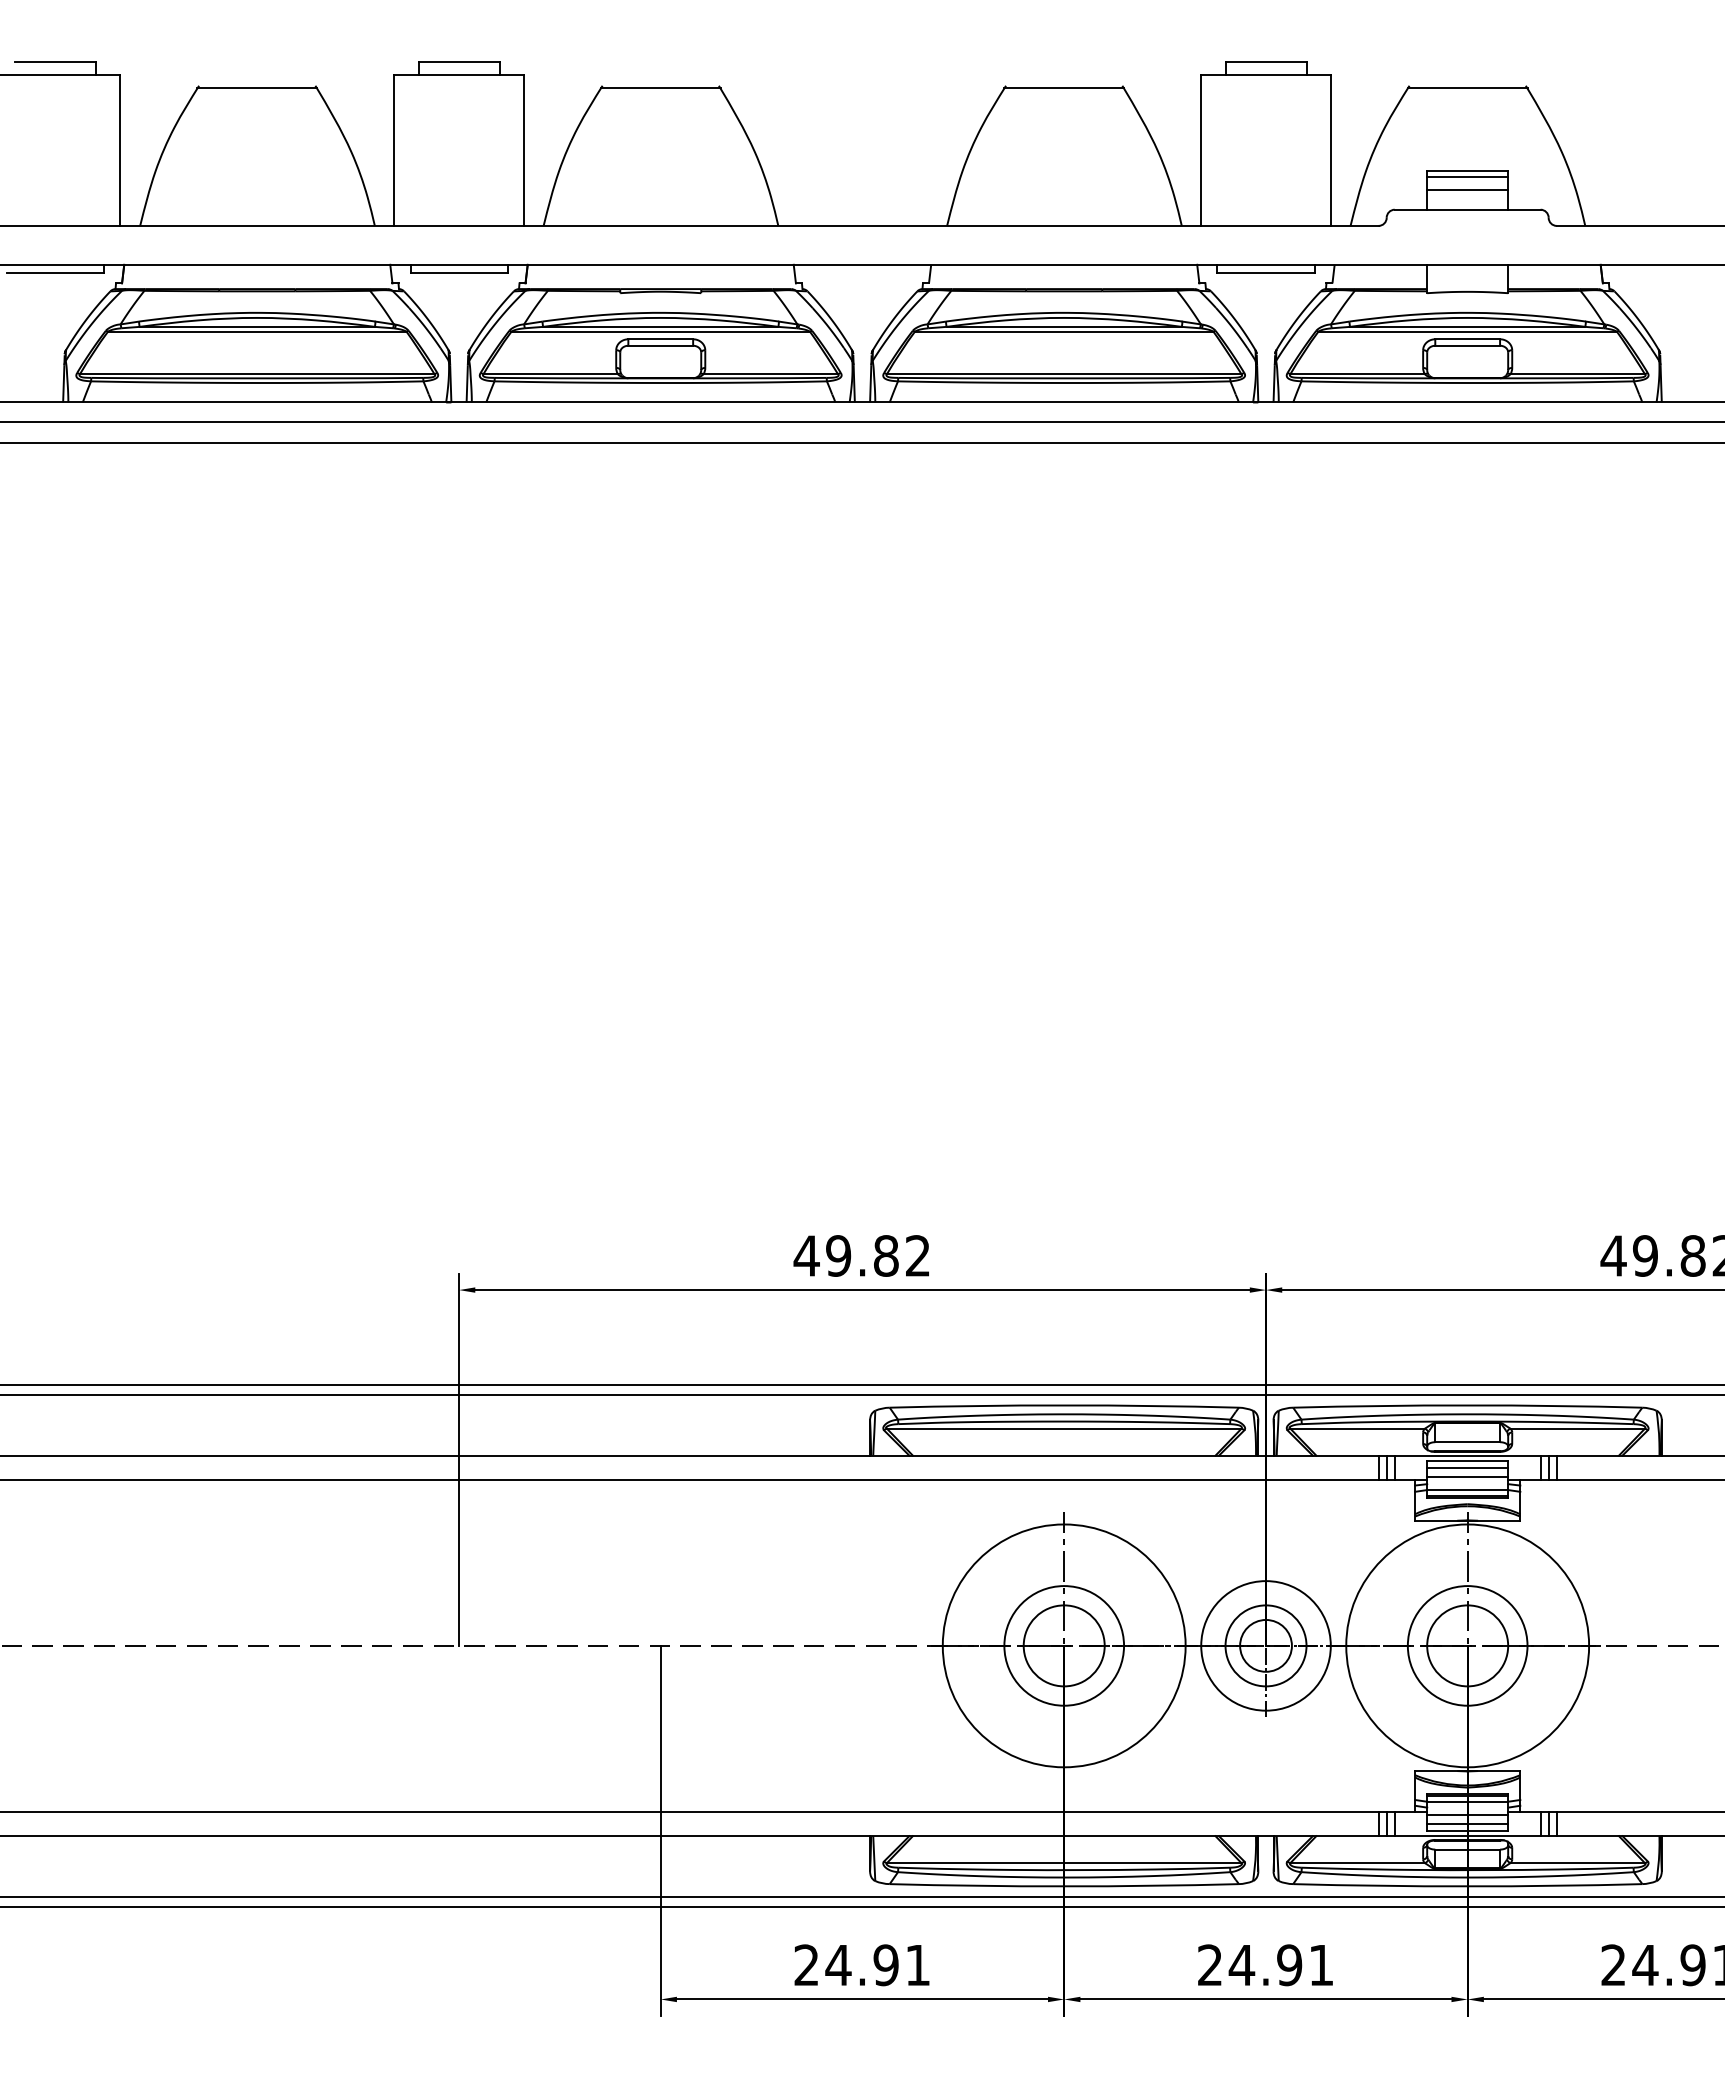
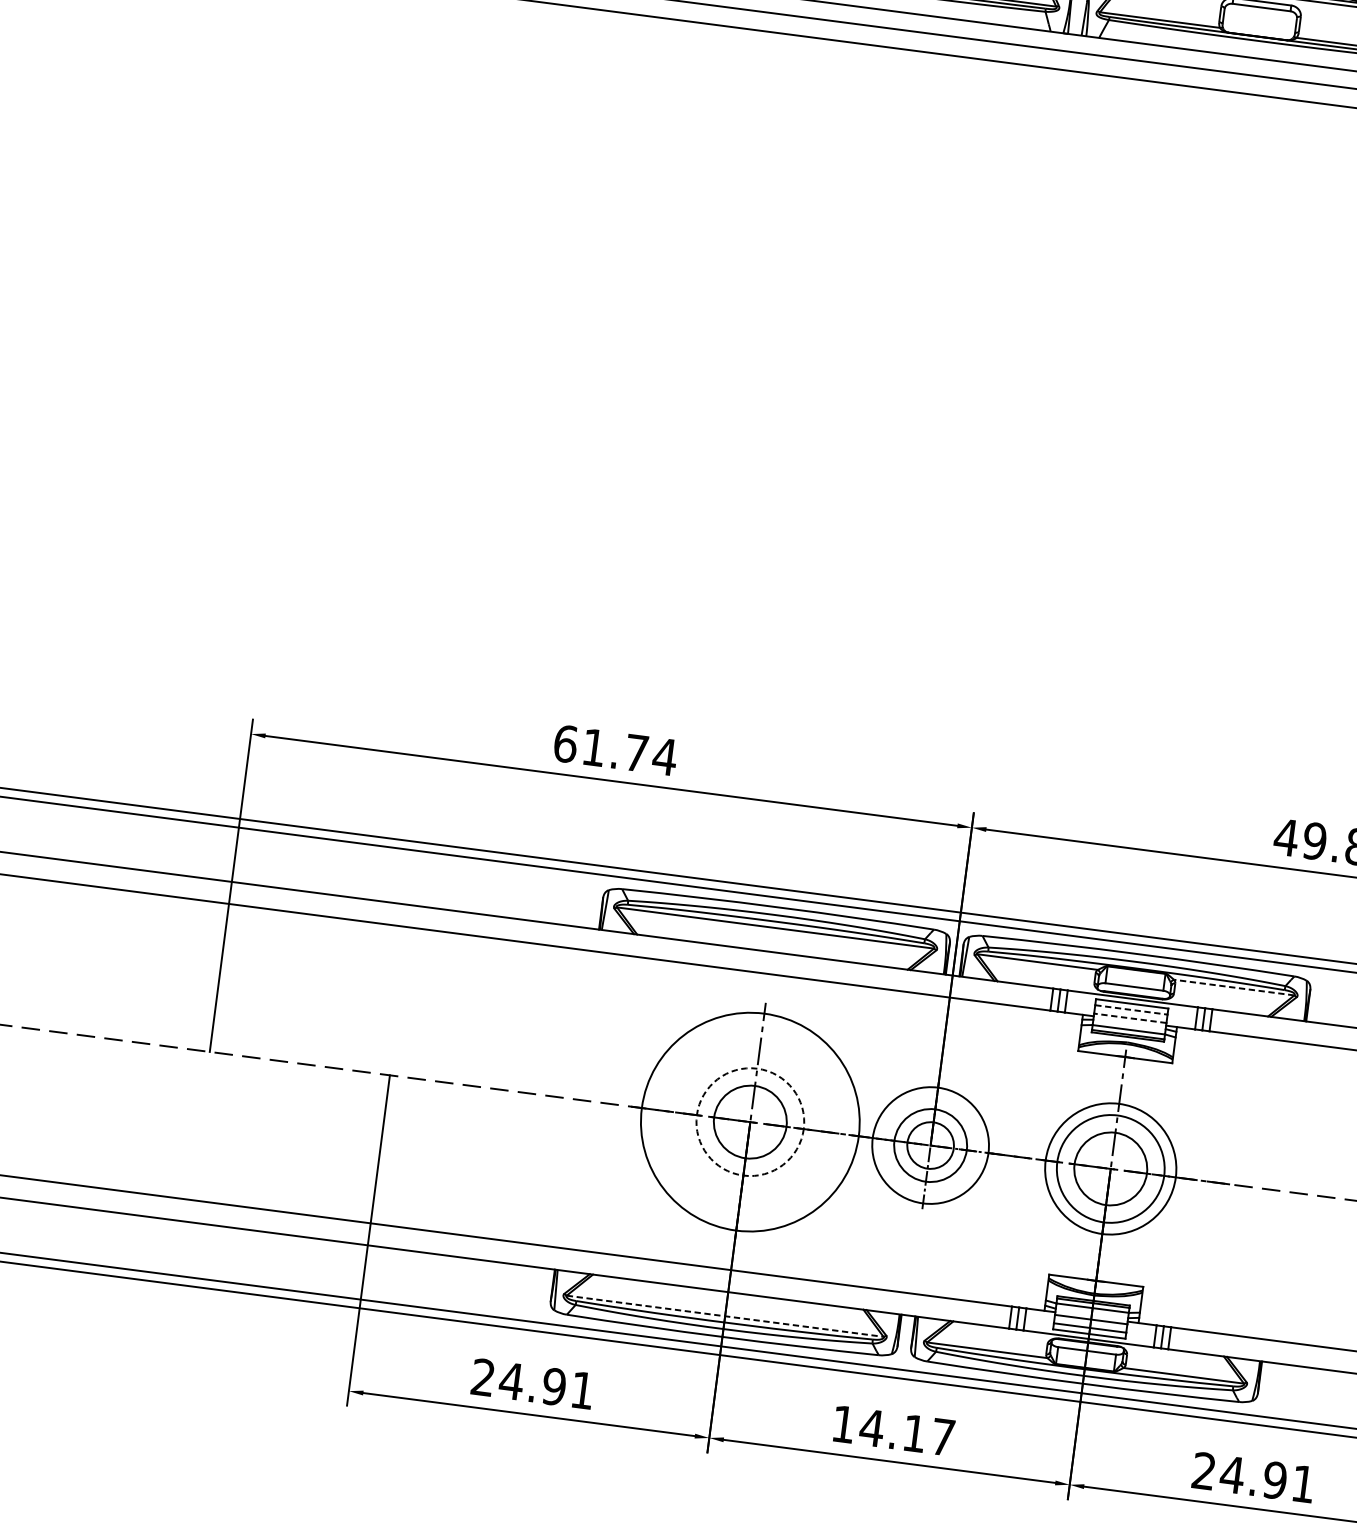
text: (862, 1255) -> (615, 750), 49.82 -> 61.74
line: (1577, 1428) -> (1234, 987), solid -> dashed
line: (1468, 1467) -> (1132, 1009), solid -> dashed
line: (1467, 1477) -> (1130, 1018), solid -> dashed
circle: (1064, 1645) -> (750, 1121), solid -> dashed
circle: (1467, 1645) -> (1110, 1168), size x0.6
line: (1064, 1863) -> (725, 1316), solid -> dashed
text: (1265, 1965) -> (893, 1430), 24.91 -> 14.17

